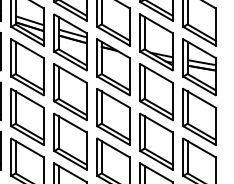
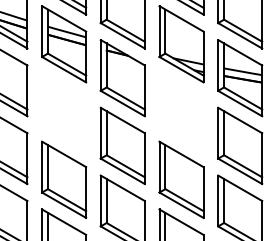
part: (70, 91) -> (64, 111), removed
part: (156, 91) -> (181, 111), removed

